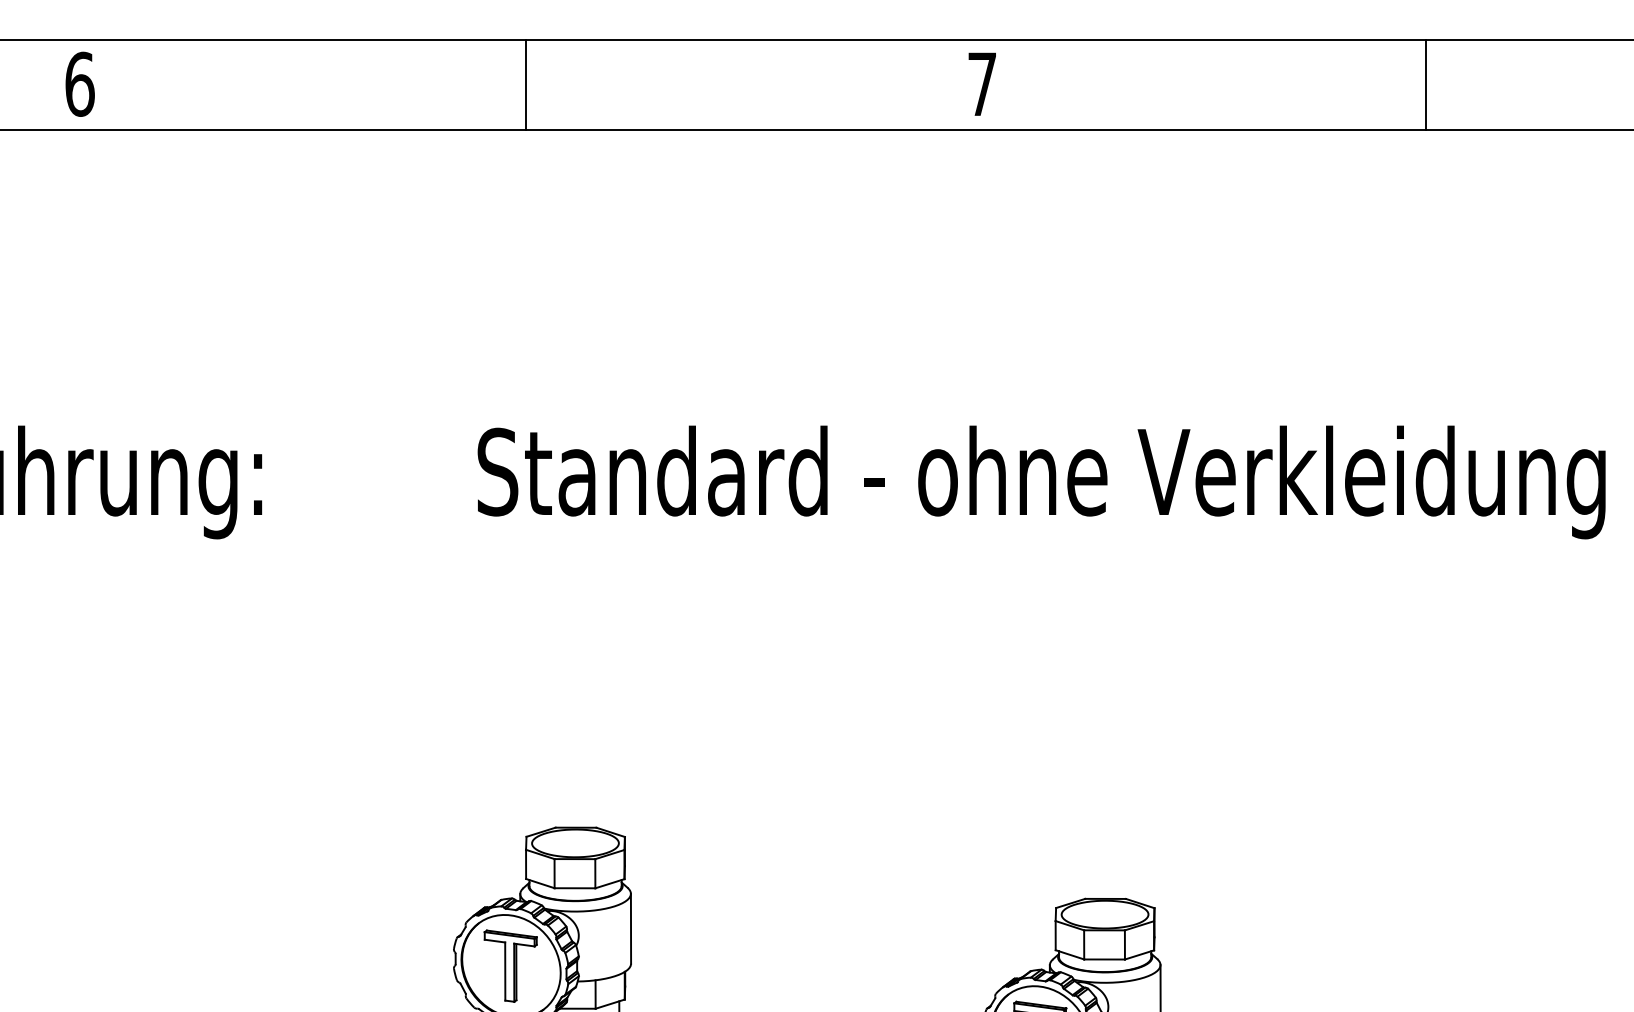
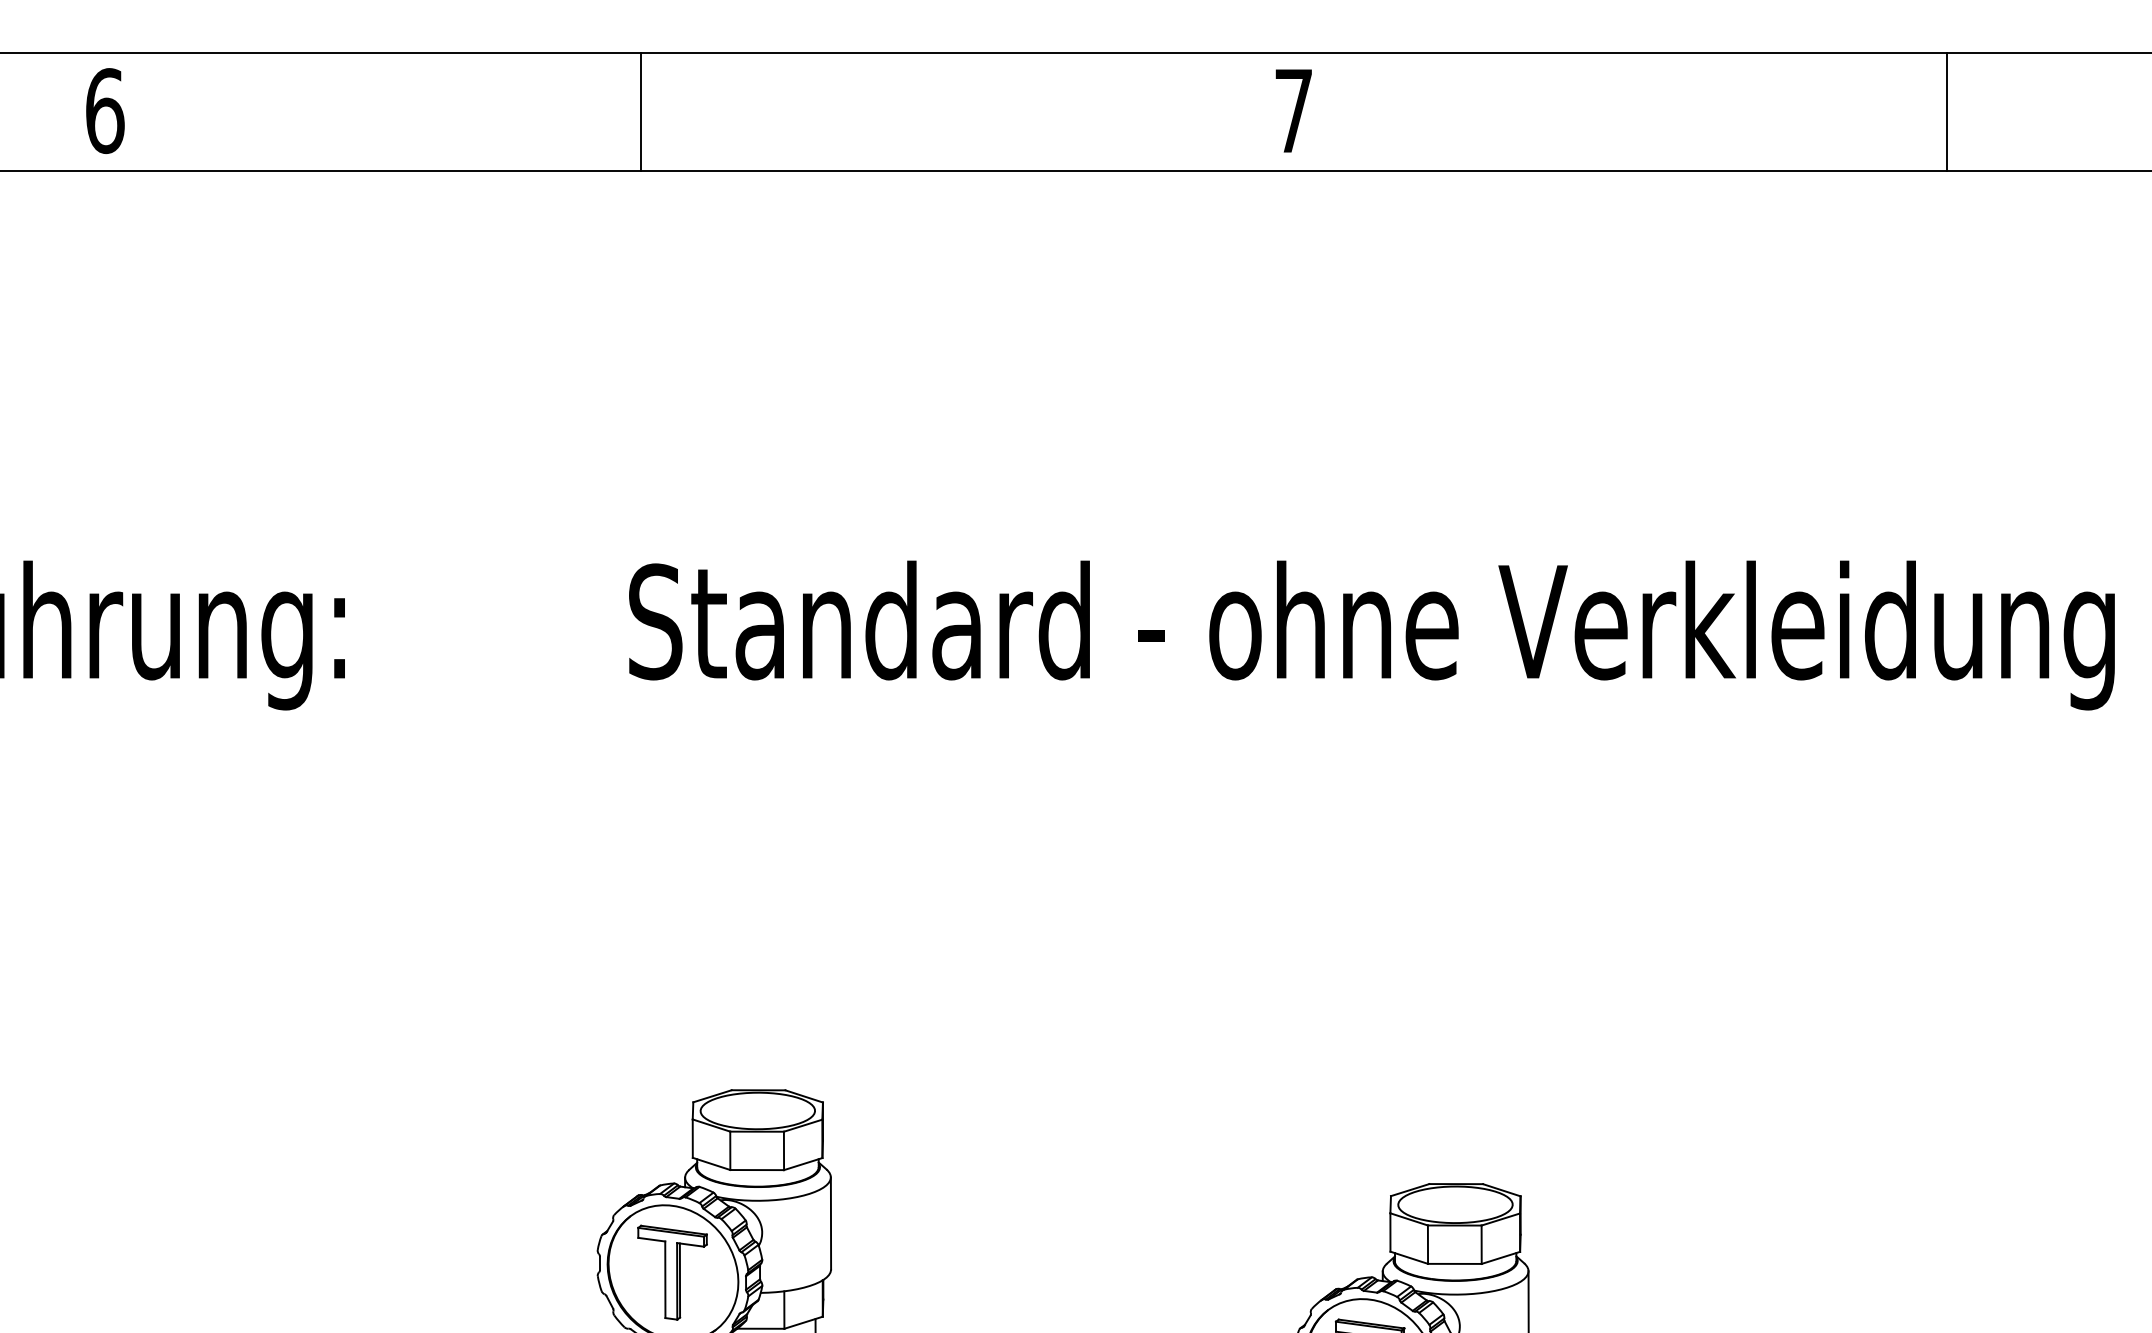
line: (525, 84) -> (640, 111), moved
line: (1426, 84) -> (1947, 111), moved

